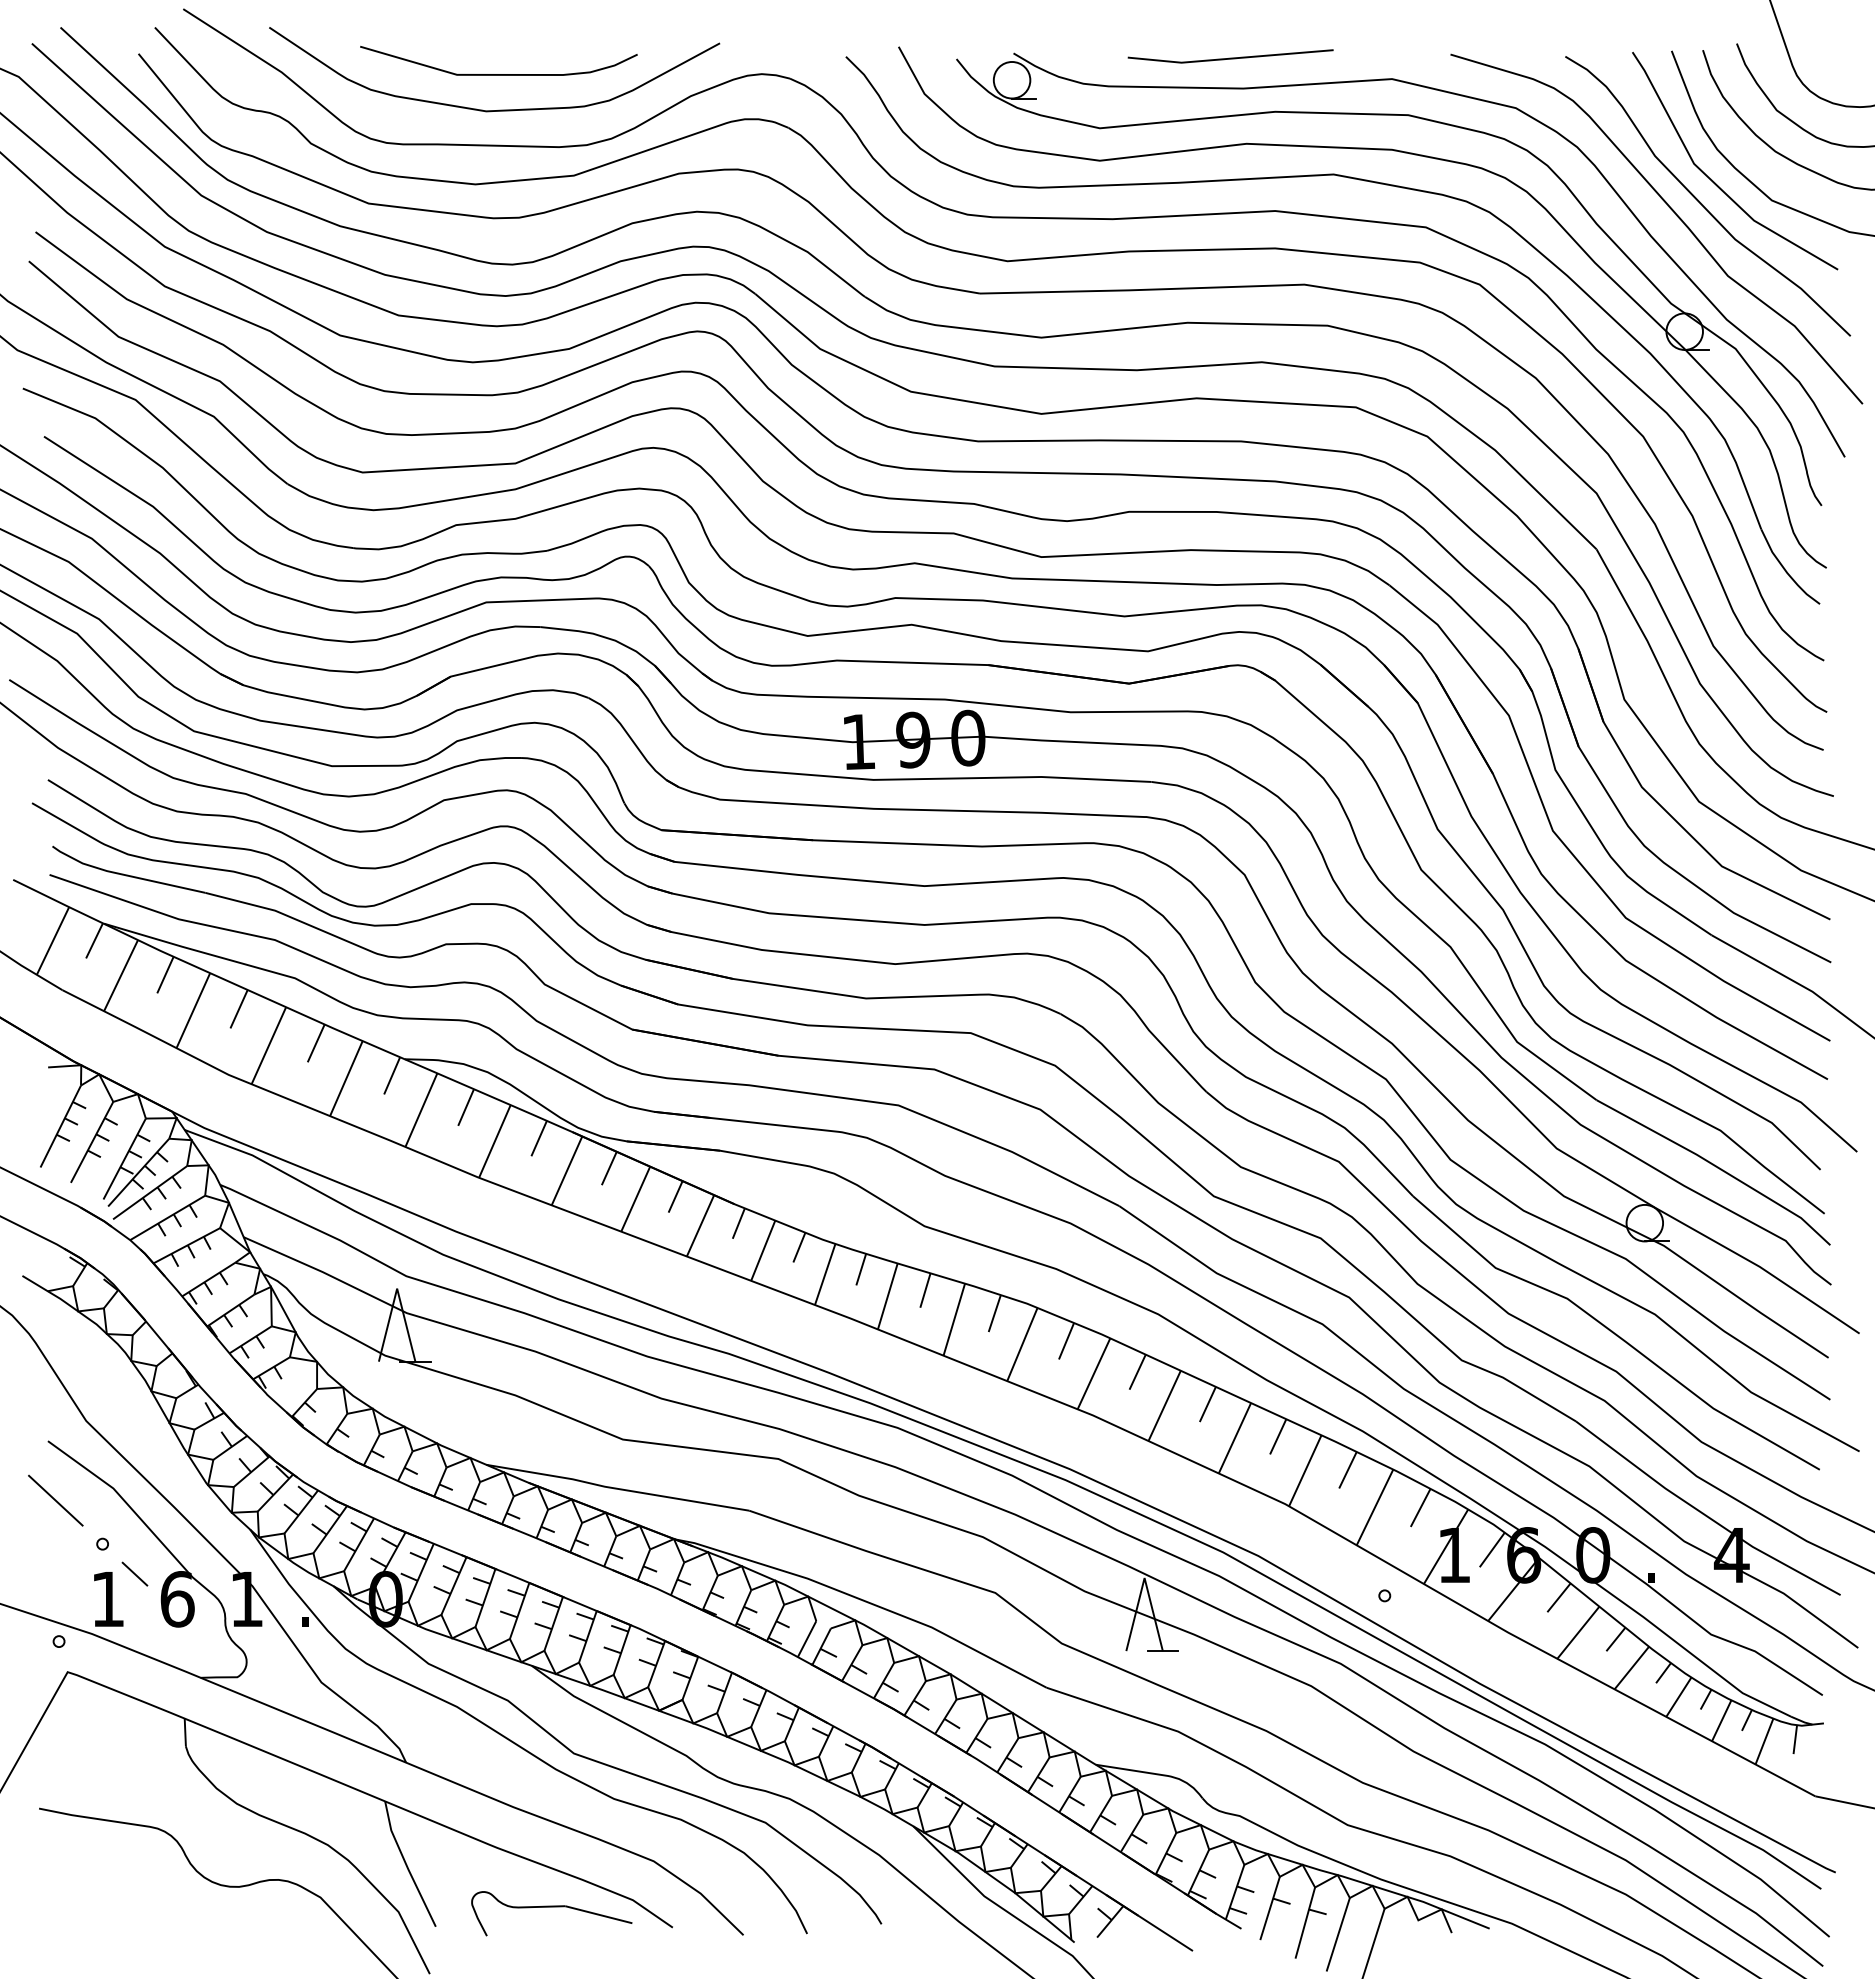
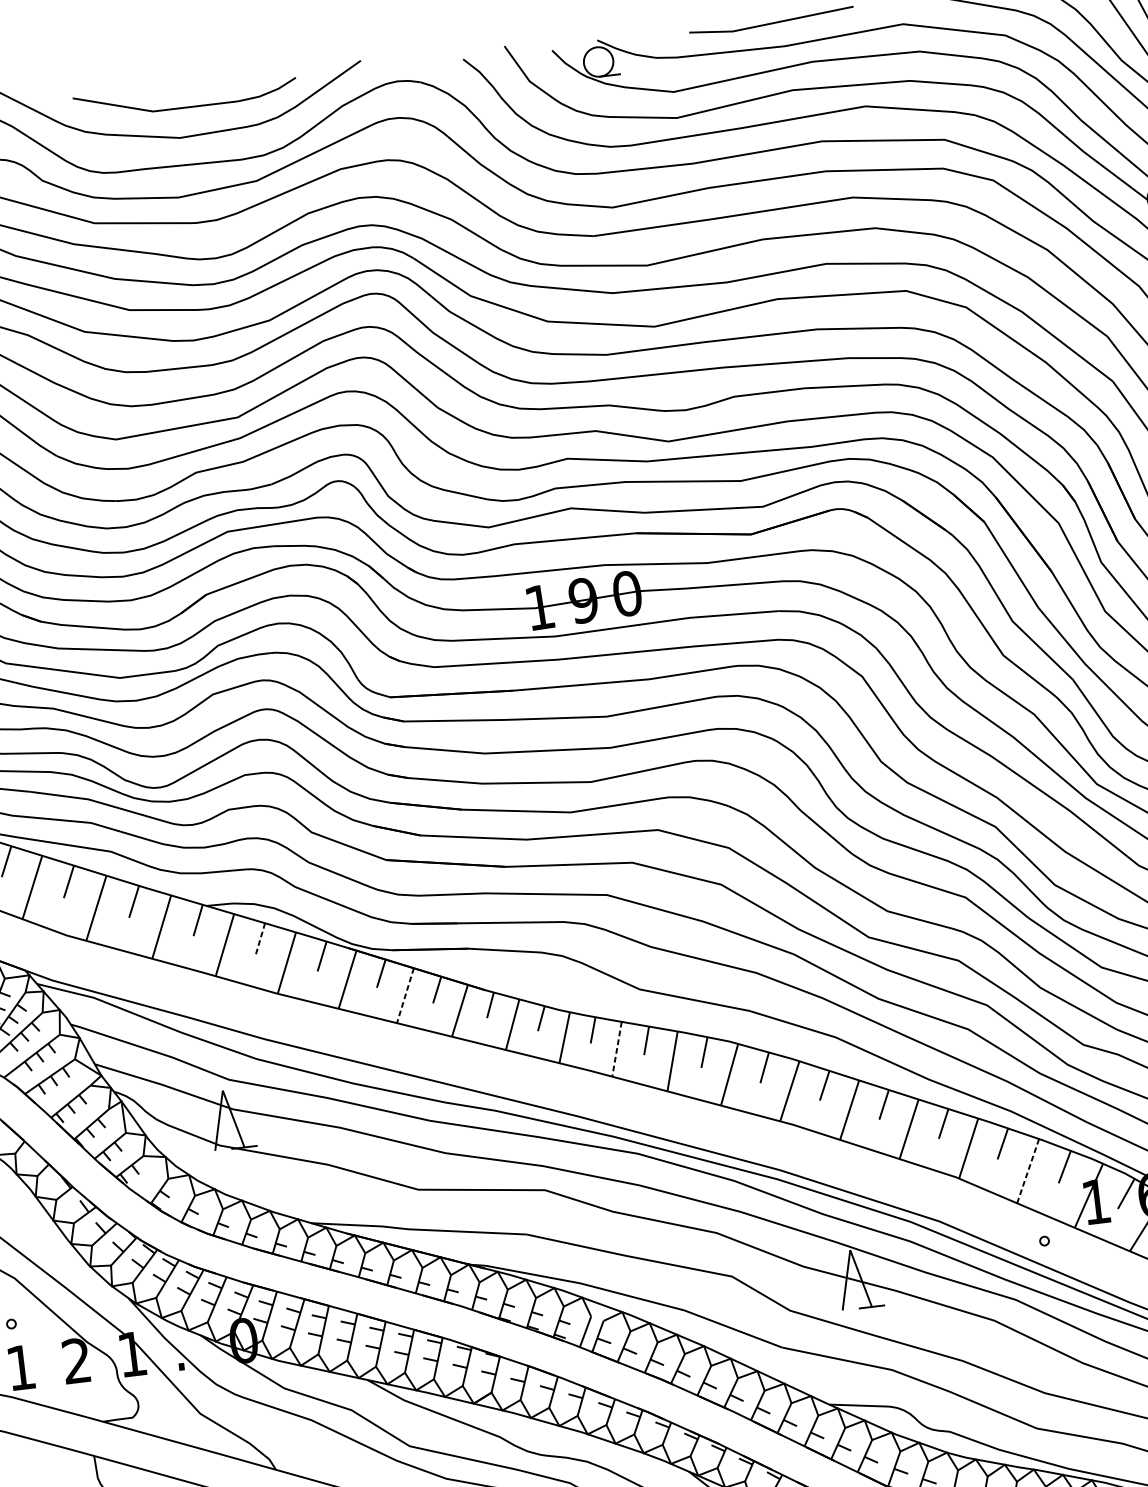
line: (466, 1107) -> (260, 938), solid -> dashed
line: (635, 1199) -> (405, 996), solid -> dashed
line: (887, 1296) -> (616, 1049), solid -> dashed
line: (1374, 1507) -> (1027, 1171), solid -> dashed
line: (134, 1573) -> (39, 1344), removed
text: (177, 1599) -> (76, 1361), 6 -> 2

